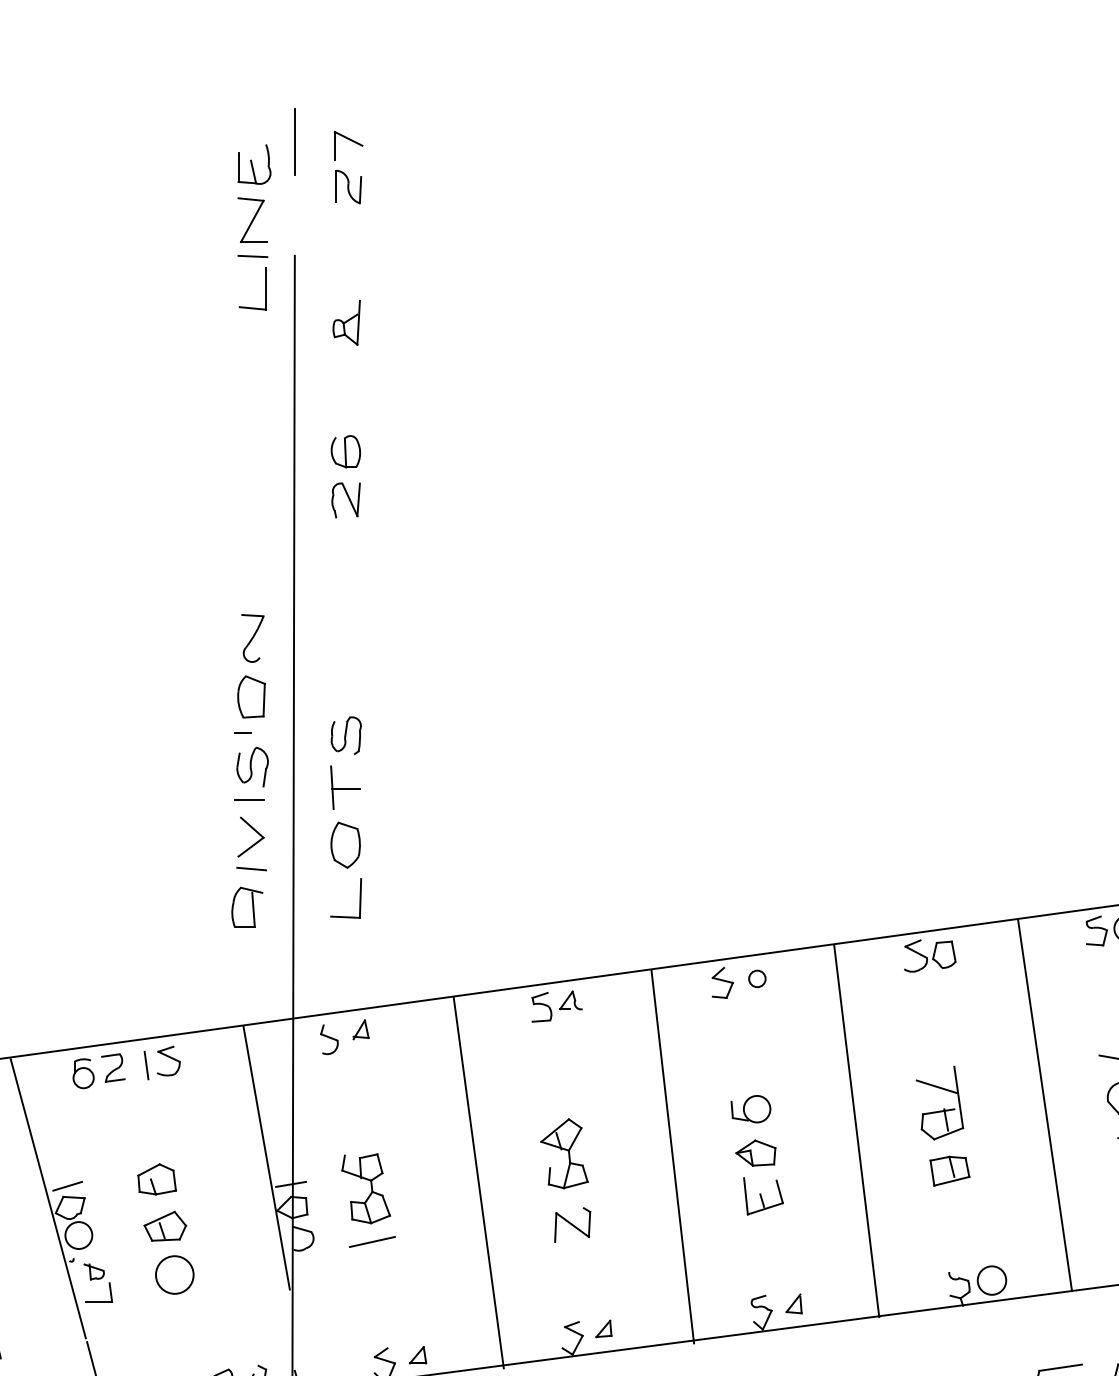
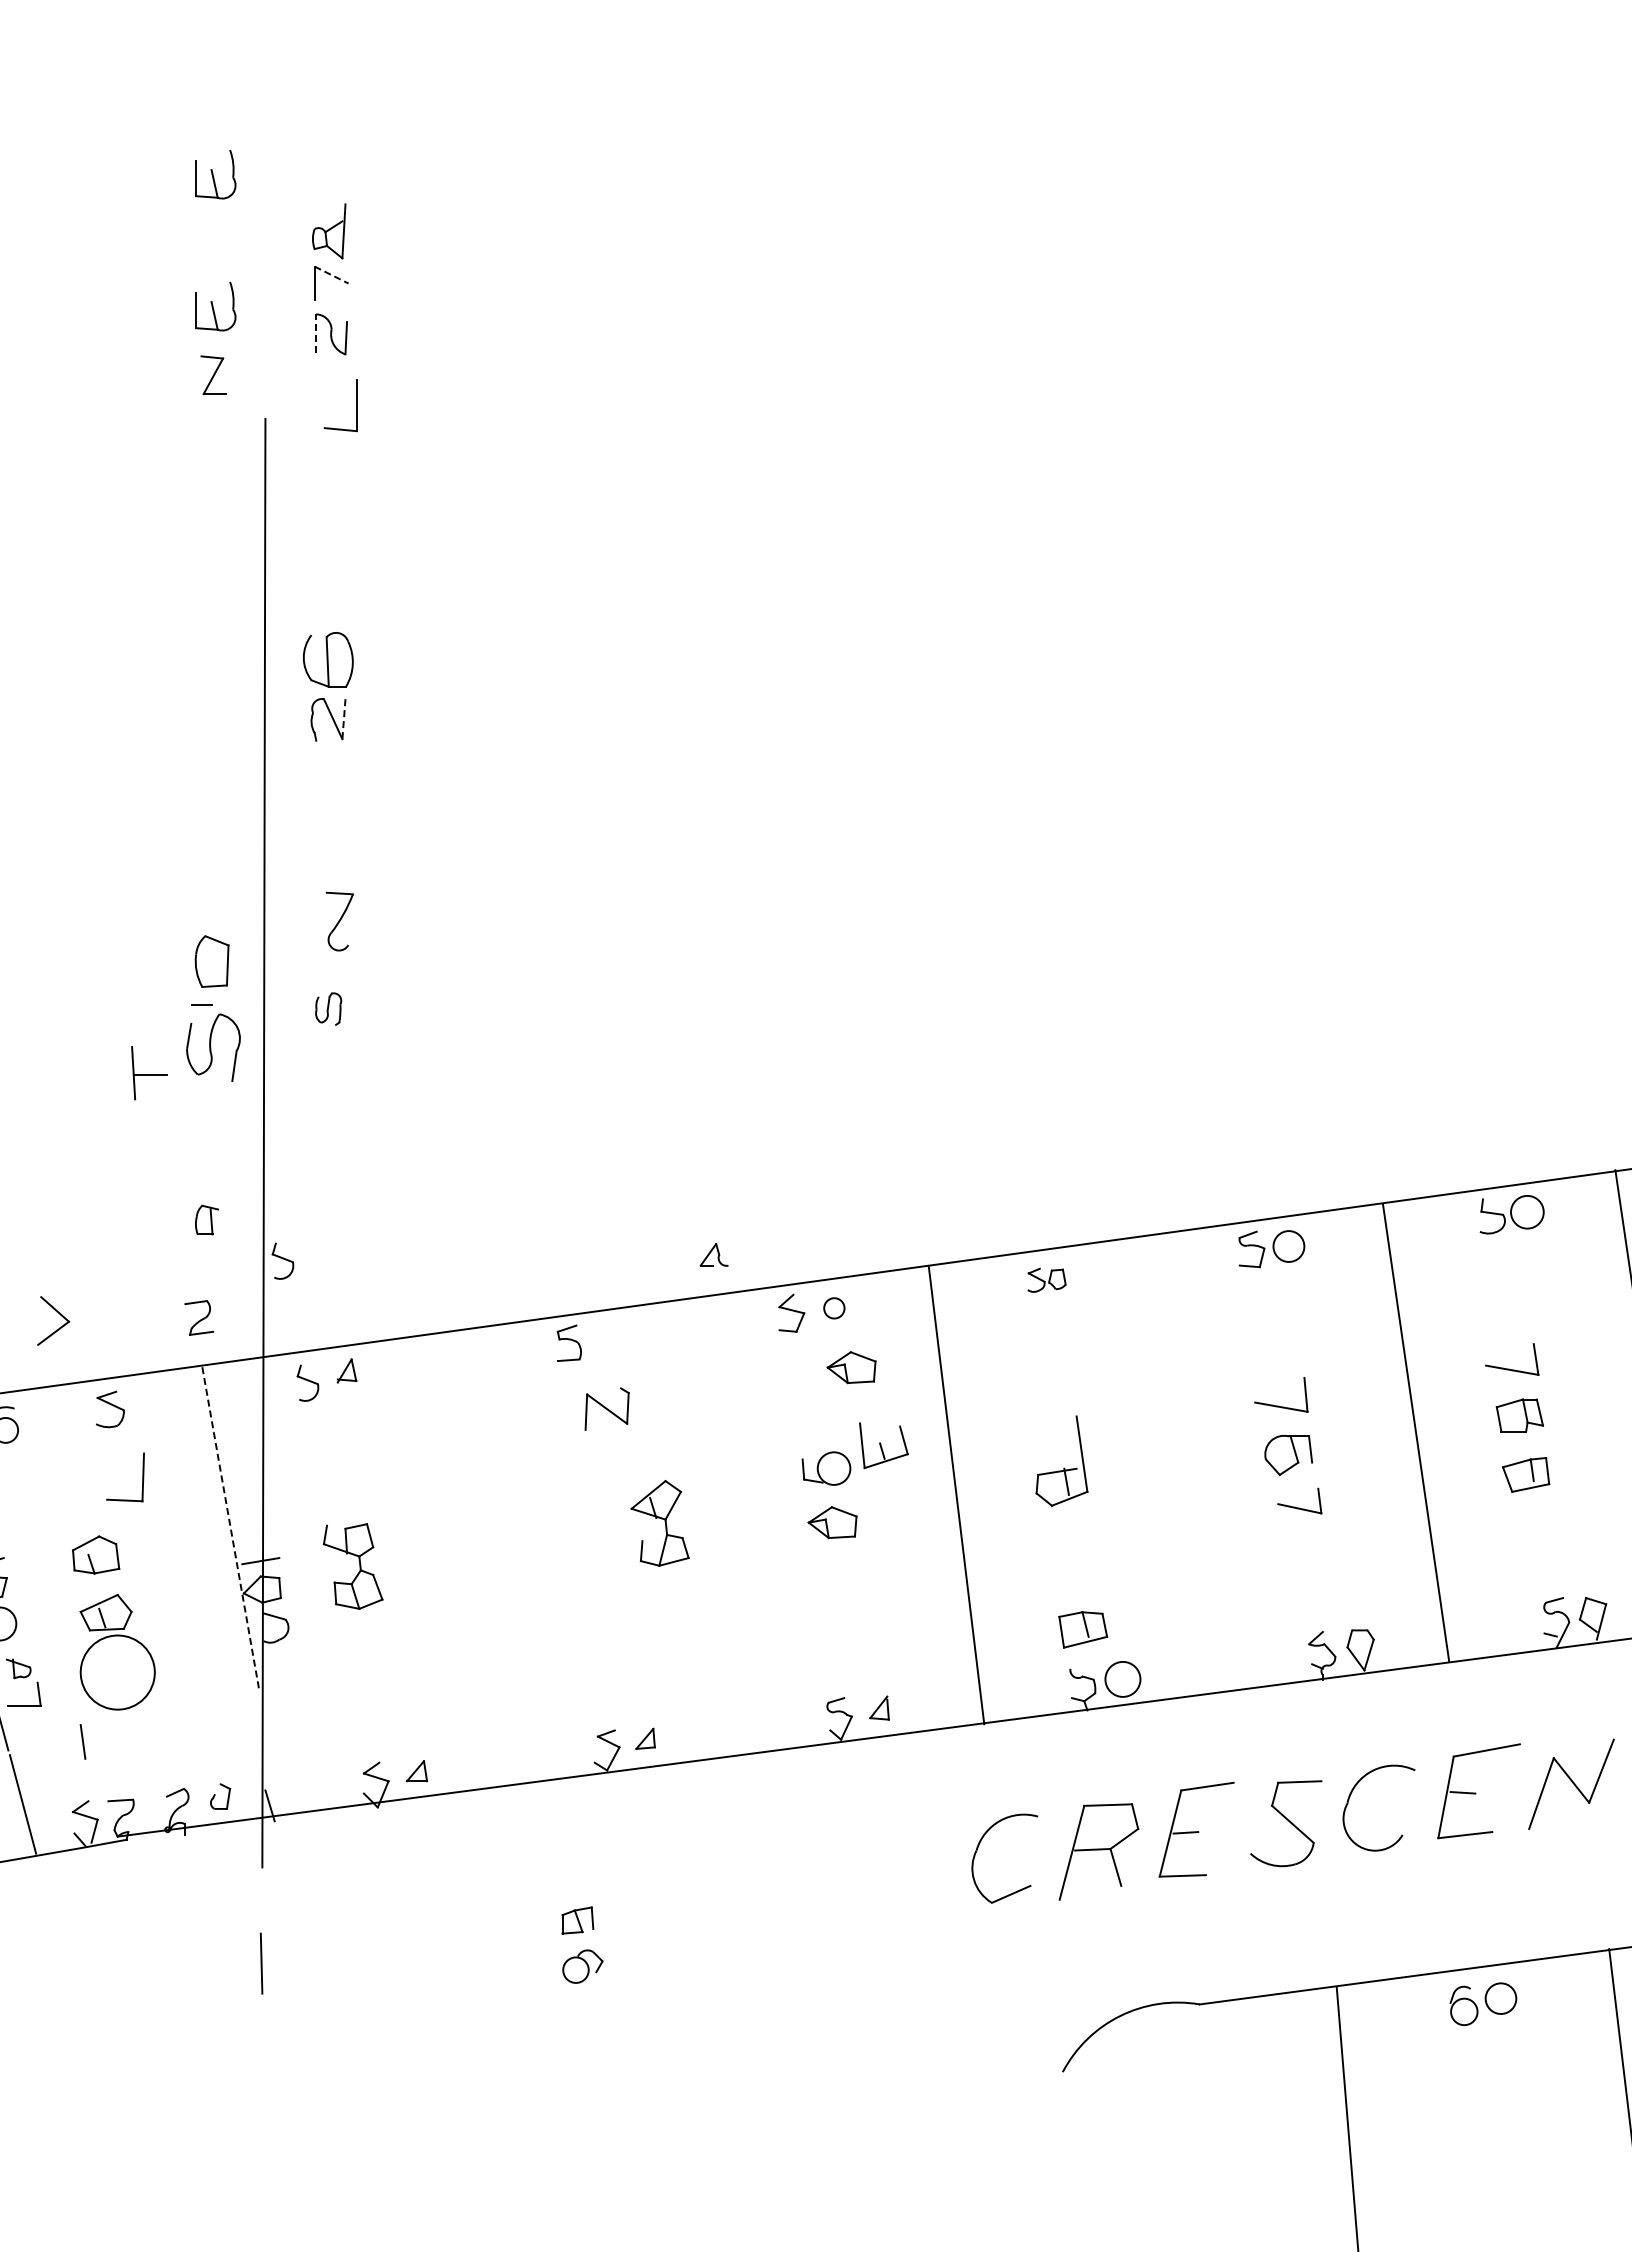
part: (254, 57) -> (215, 174), added
line: (348, 139) -> (331, 275), solid -> dashed
line: (294, 141) -> (265, 278), removed
line: (336, 186) -> (316, 333), solid -> dashed
part: (252, 220) -> (213, 375), size x0.7
line: (252, 256) -> (213, 419), removed
part: (265, 288) -> (356, 405), moved
part: (346, 322) -> (329, 231), moved
part: (345, 451) -> (327, 659), size x1.4
line: (358, 500) -> (343, 719), solid -> dashed
part: (252, 638) -> (339, 921), moved
part: (346, 735) -> (328, 1008), size x0.7
part: (252, 766) -> (213, 1047), size x1.4
part: (345, 787) -> (149, 1073), moved
line: (248, 800) -> (208, 1088), removed
part: (255, 831) -> (59, 1314), moved
part: (345, 844) -> (327, 1143), removed
line: (251, 868) -> (212, 1172), removed
part: (359, 898) -> (142, 1477), moved
part: (246, 906) -> (206, 1219), size x0.6
part: (308, 940) -> (282, 1260), added
part: (929, 956) -> (1046, 1280), size x0.6
part: (570, 1000) -> (713, 1254), moved
part: (771, 1026) -> (851, 1367), added
line: (146, 1065) -> (82, 1741), moved
part: (112, 1067) -> (198, 1317), moved
line: (936, 1086) -> (1054, 1440), removed
line: (1045, 1105) -> (1188, 1463), removed
part: (563, 1153) -> (659, 1522), moved
line: (672, 1156) -> (730, 1526), removed
line: (266, 1158) -> (230, 1529), solid -> dashed
part: (950, 1170) -> (1083, 1629), moved
line: (478, 1183) -> (491, 1559), removed
part: (763, 1196) -> (883, 1445), moved
part: (572, 1224) -> (606, 1408), moved
line: (372, 1241) -> (360, 1631), removed
circle: (174, 1274) -> (117, 1672), size x1.6

